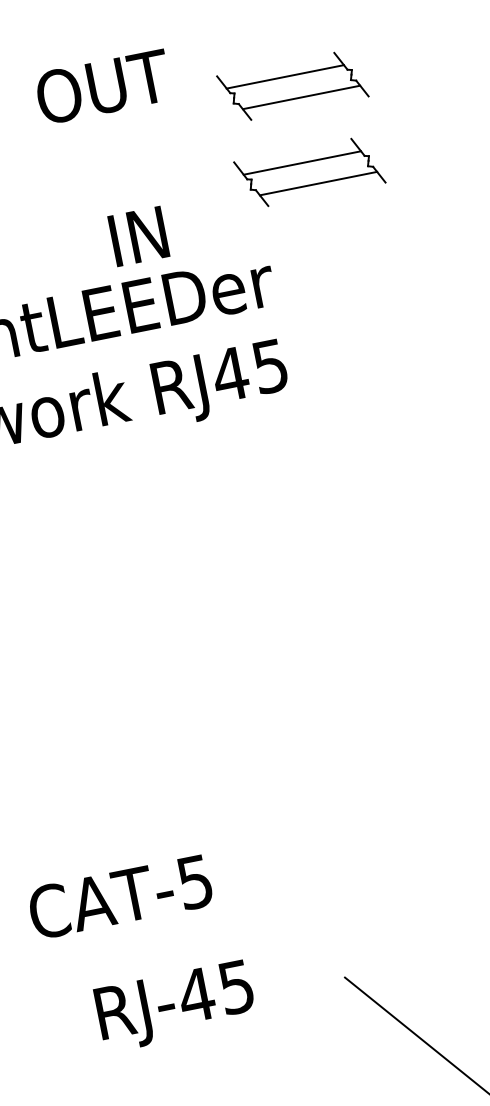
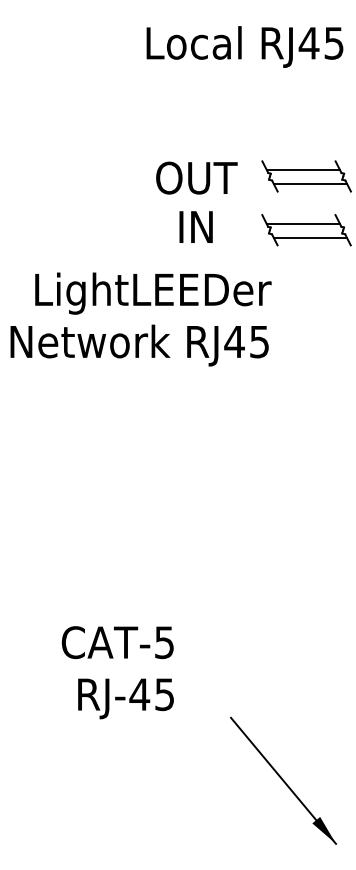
text: (102, 86) -> (196, 177), moved
text: (137, 235) -> (195, 226), moved
text: (119, 897) -> (117, 642), moved
text: (174, 1005) -> (125, 698), moved

